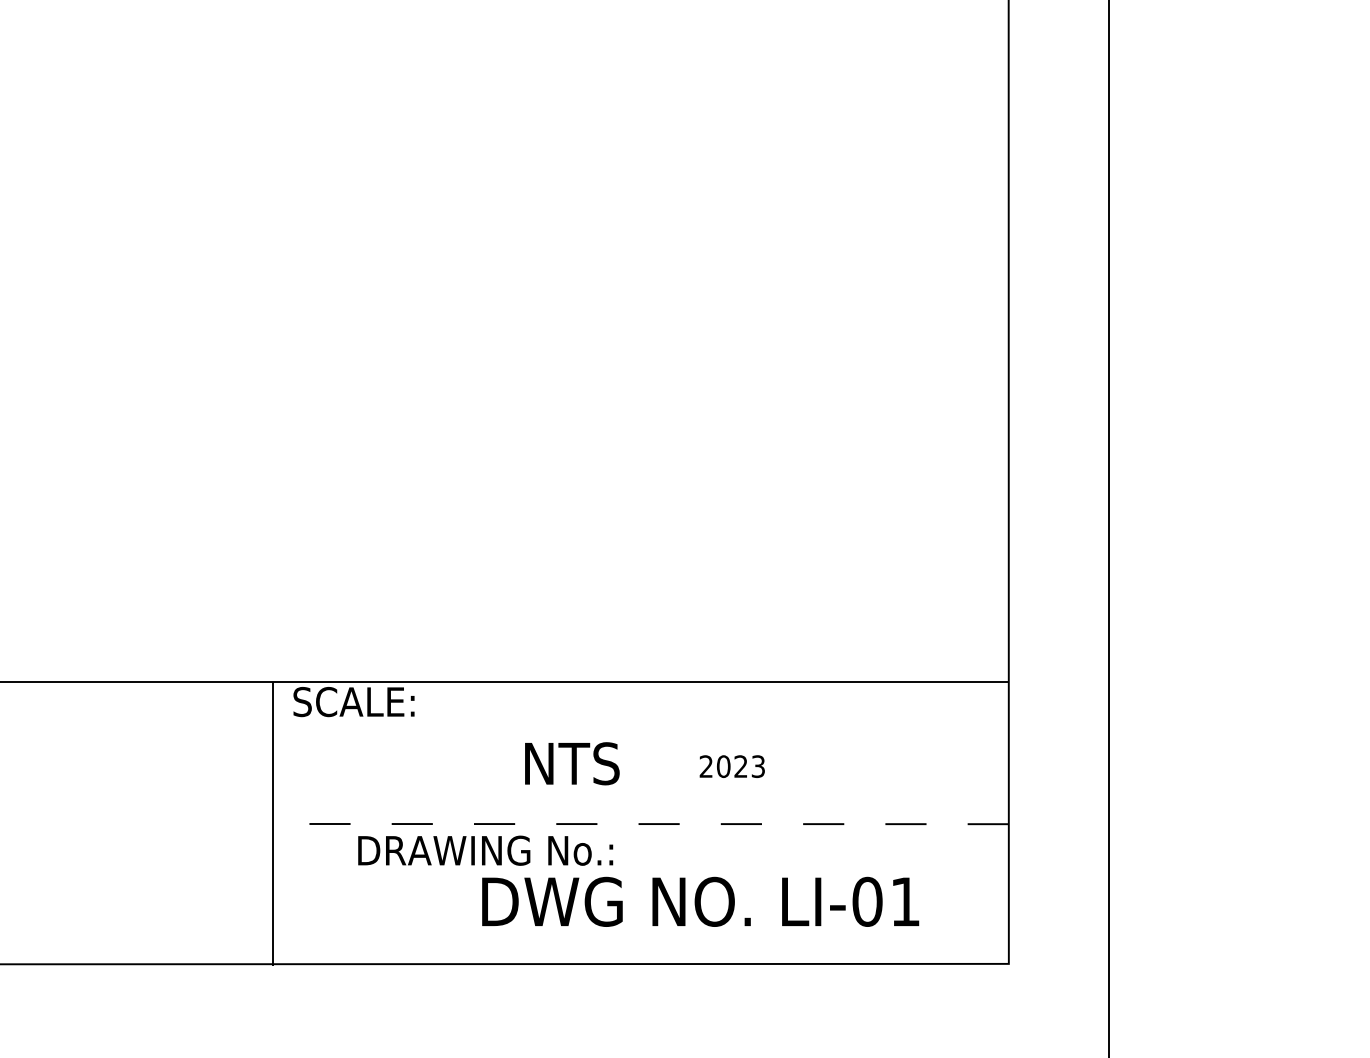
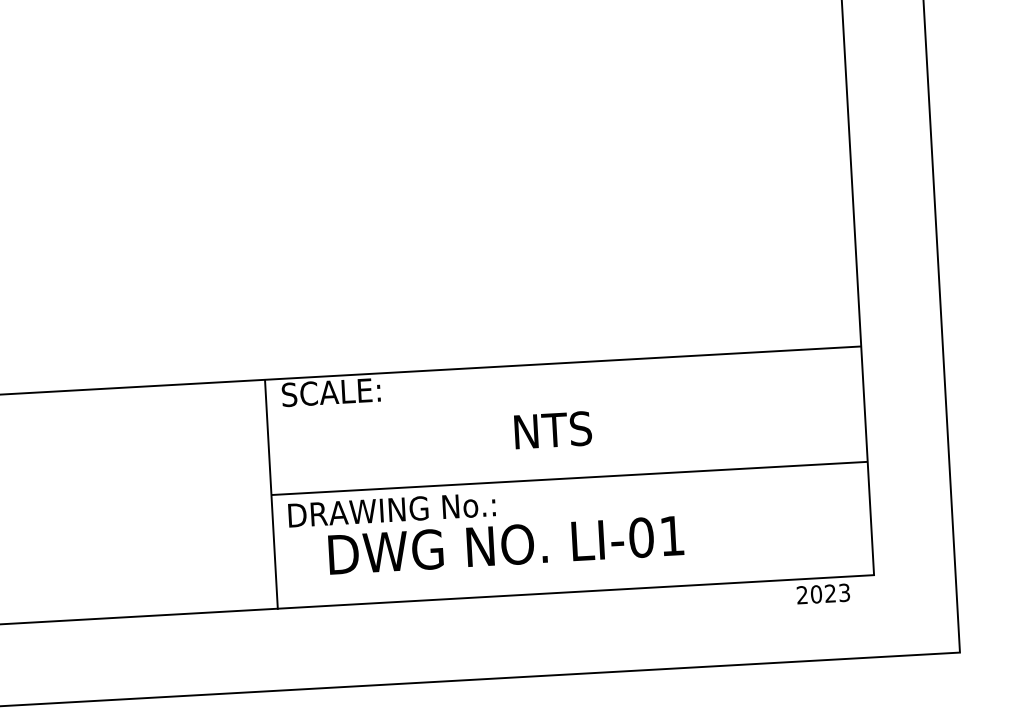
text: (572, 763) -> (553, 430), moved
text: (731, 766) -> (822, 593), moved
line: (641, 824) -> (569, 478), dashed -> solid
text: (485, 850) -> (391, 509), moved
text: (700, 901) -> (506, 544), moved

